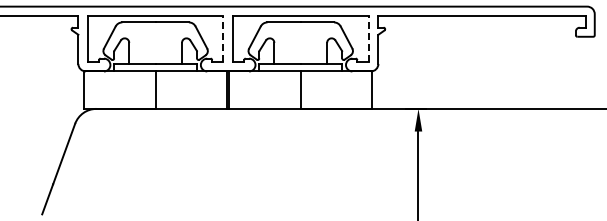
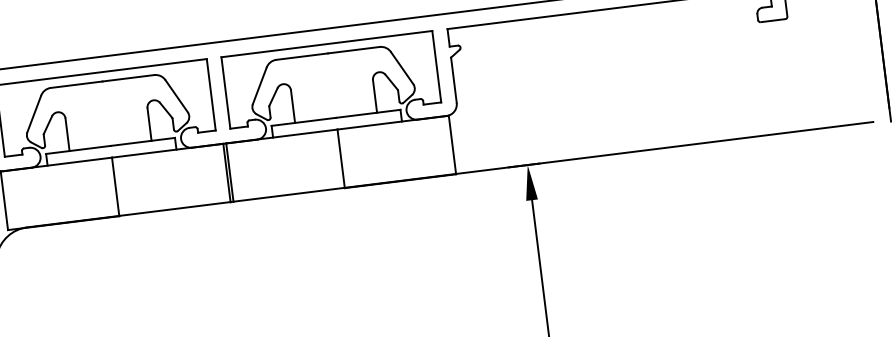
line: (223, 39) -> (211, 94), dashed -> solid
line: (368, 39) -> (436, 66), dashed -> solid

